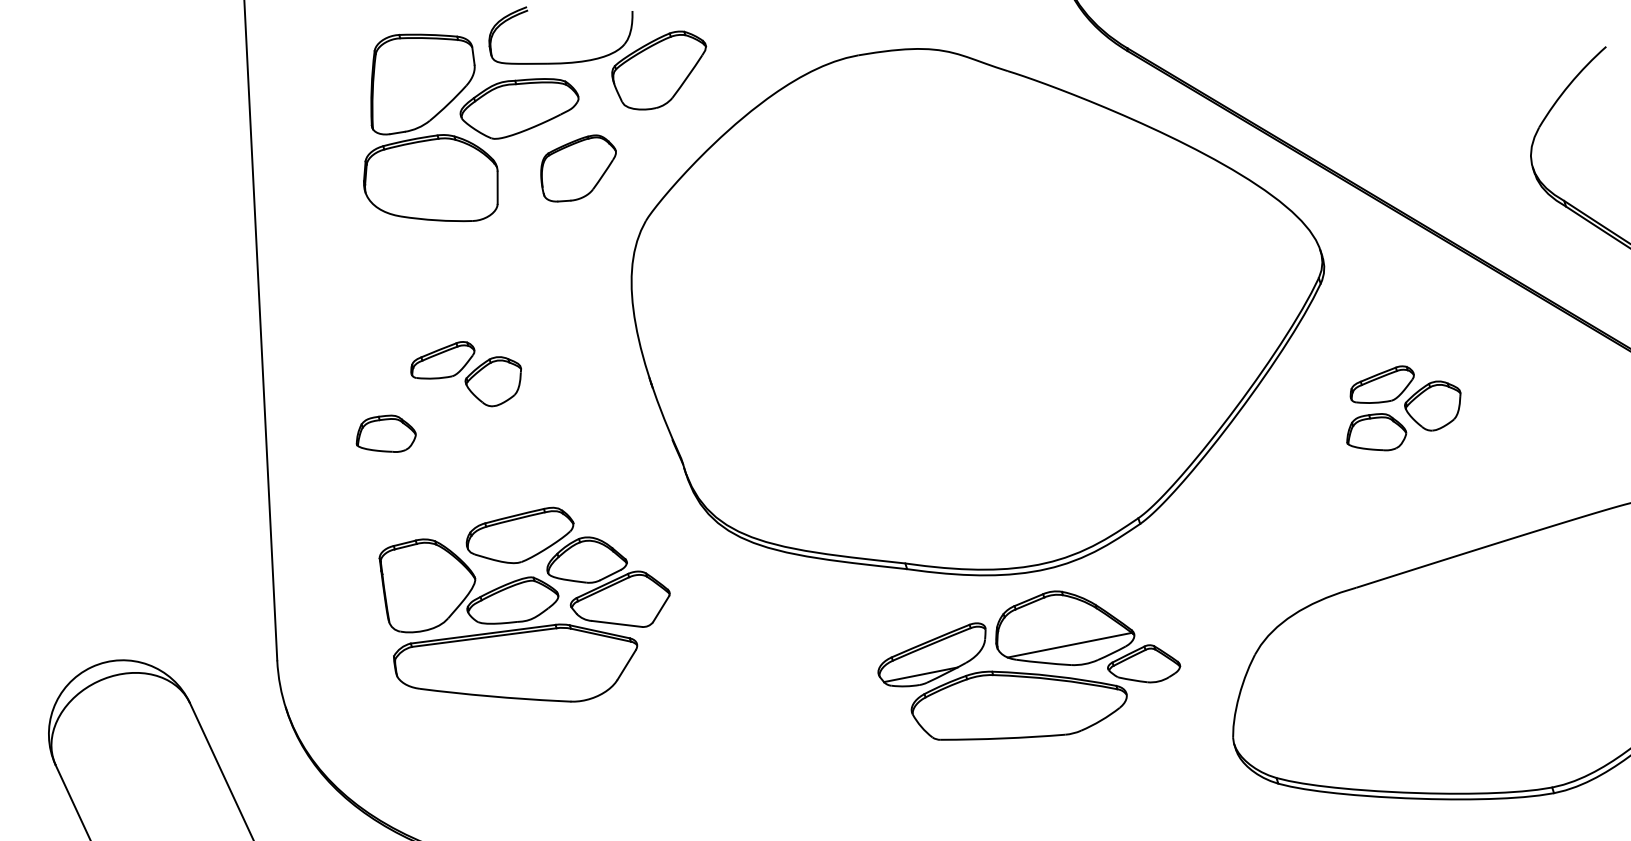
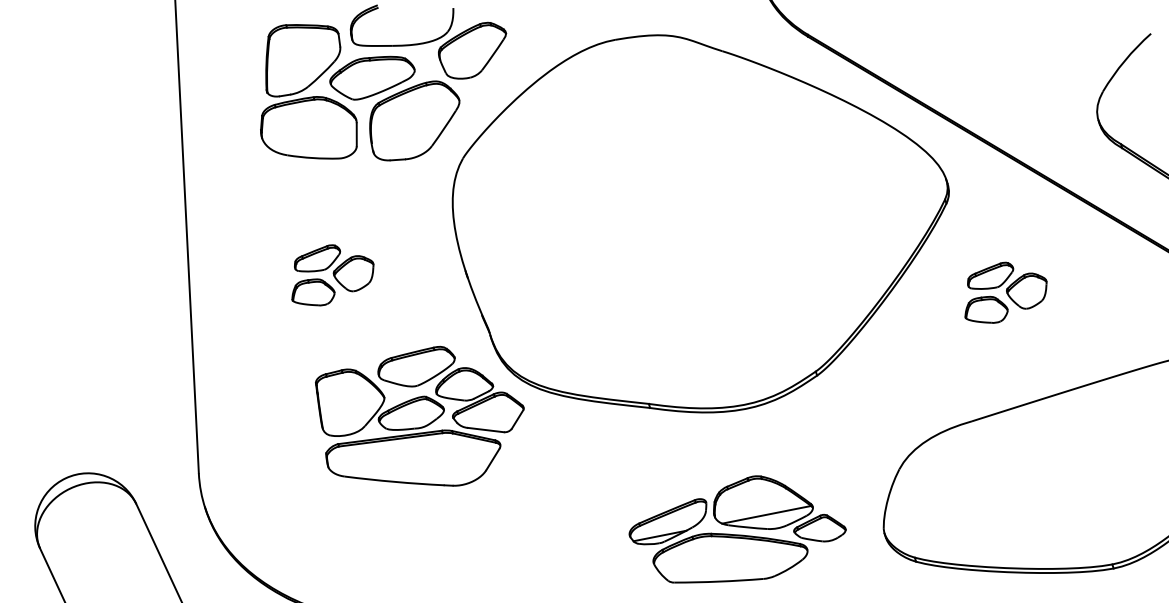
part: (578, 168) -> (414, 120), size x1.67
part: (385, 433) -> (312, 292), moved
part: (524, 604) -> (419, 416), moved
part: (1029, 665) -> (737, 529), moved

